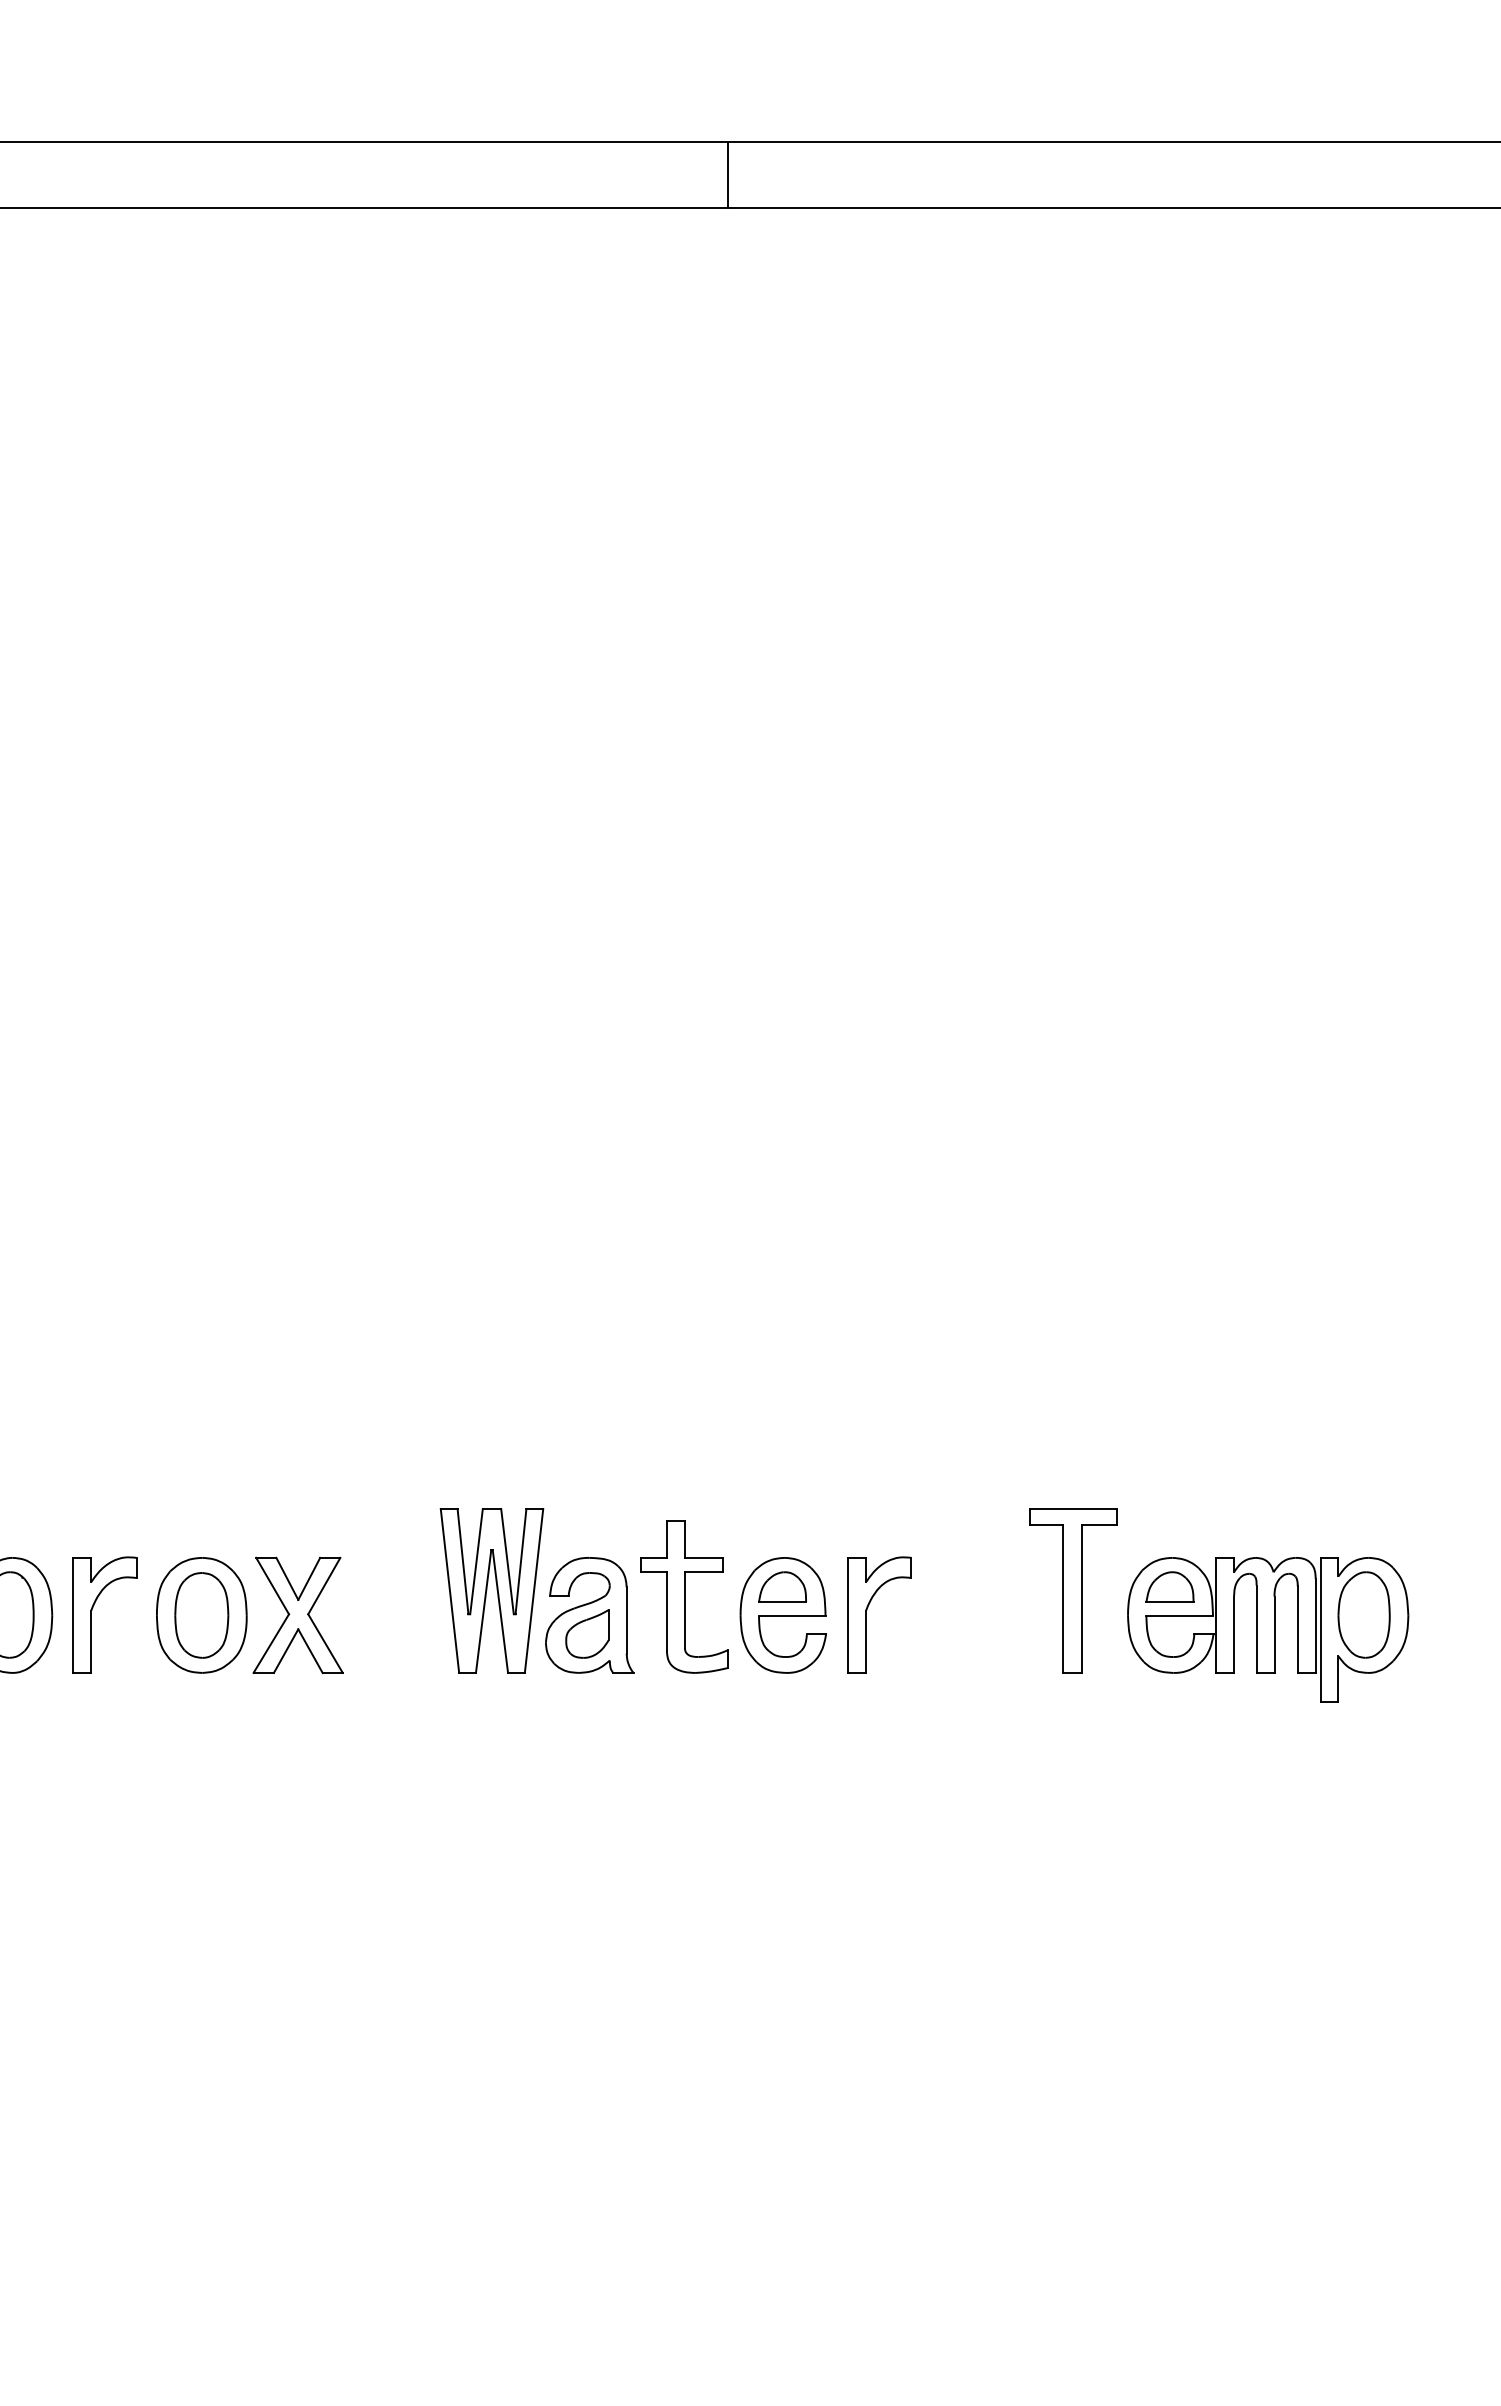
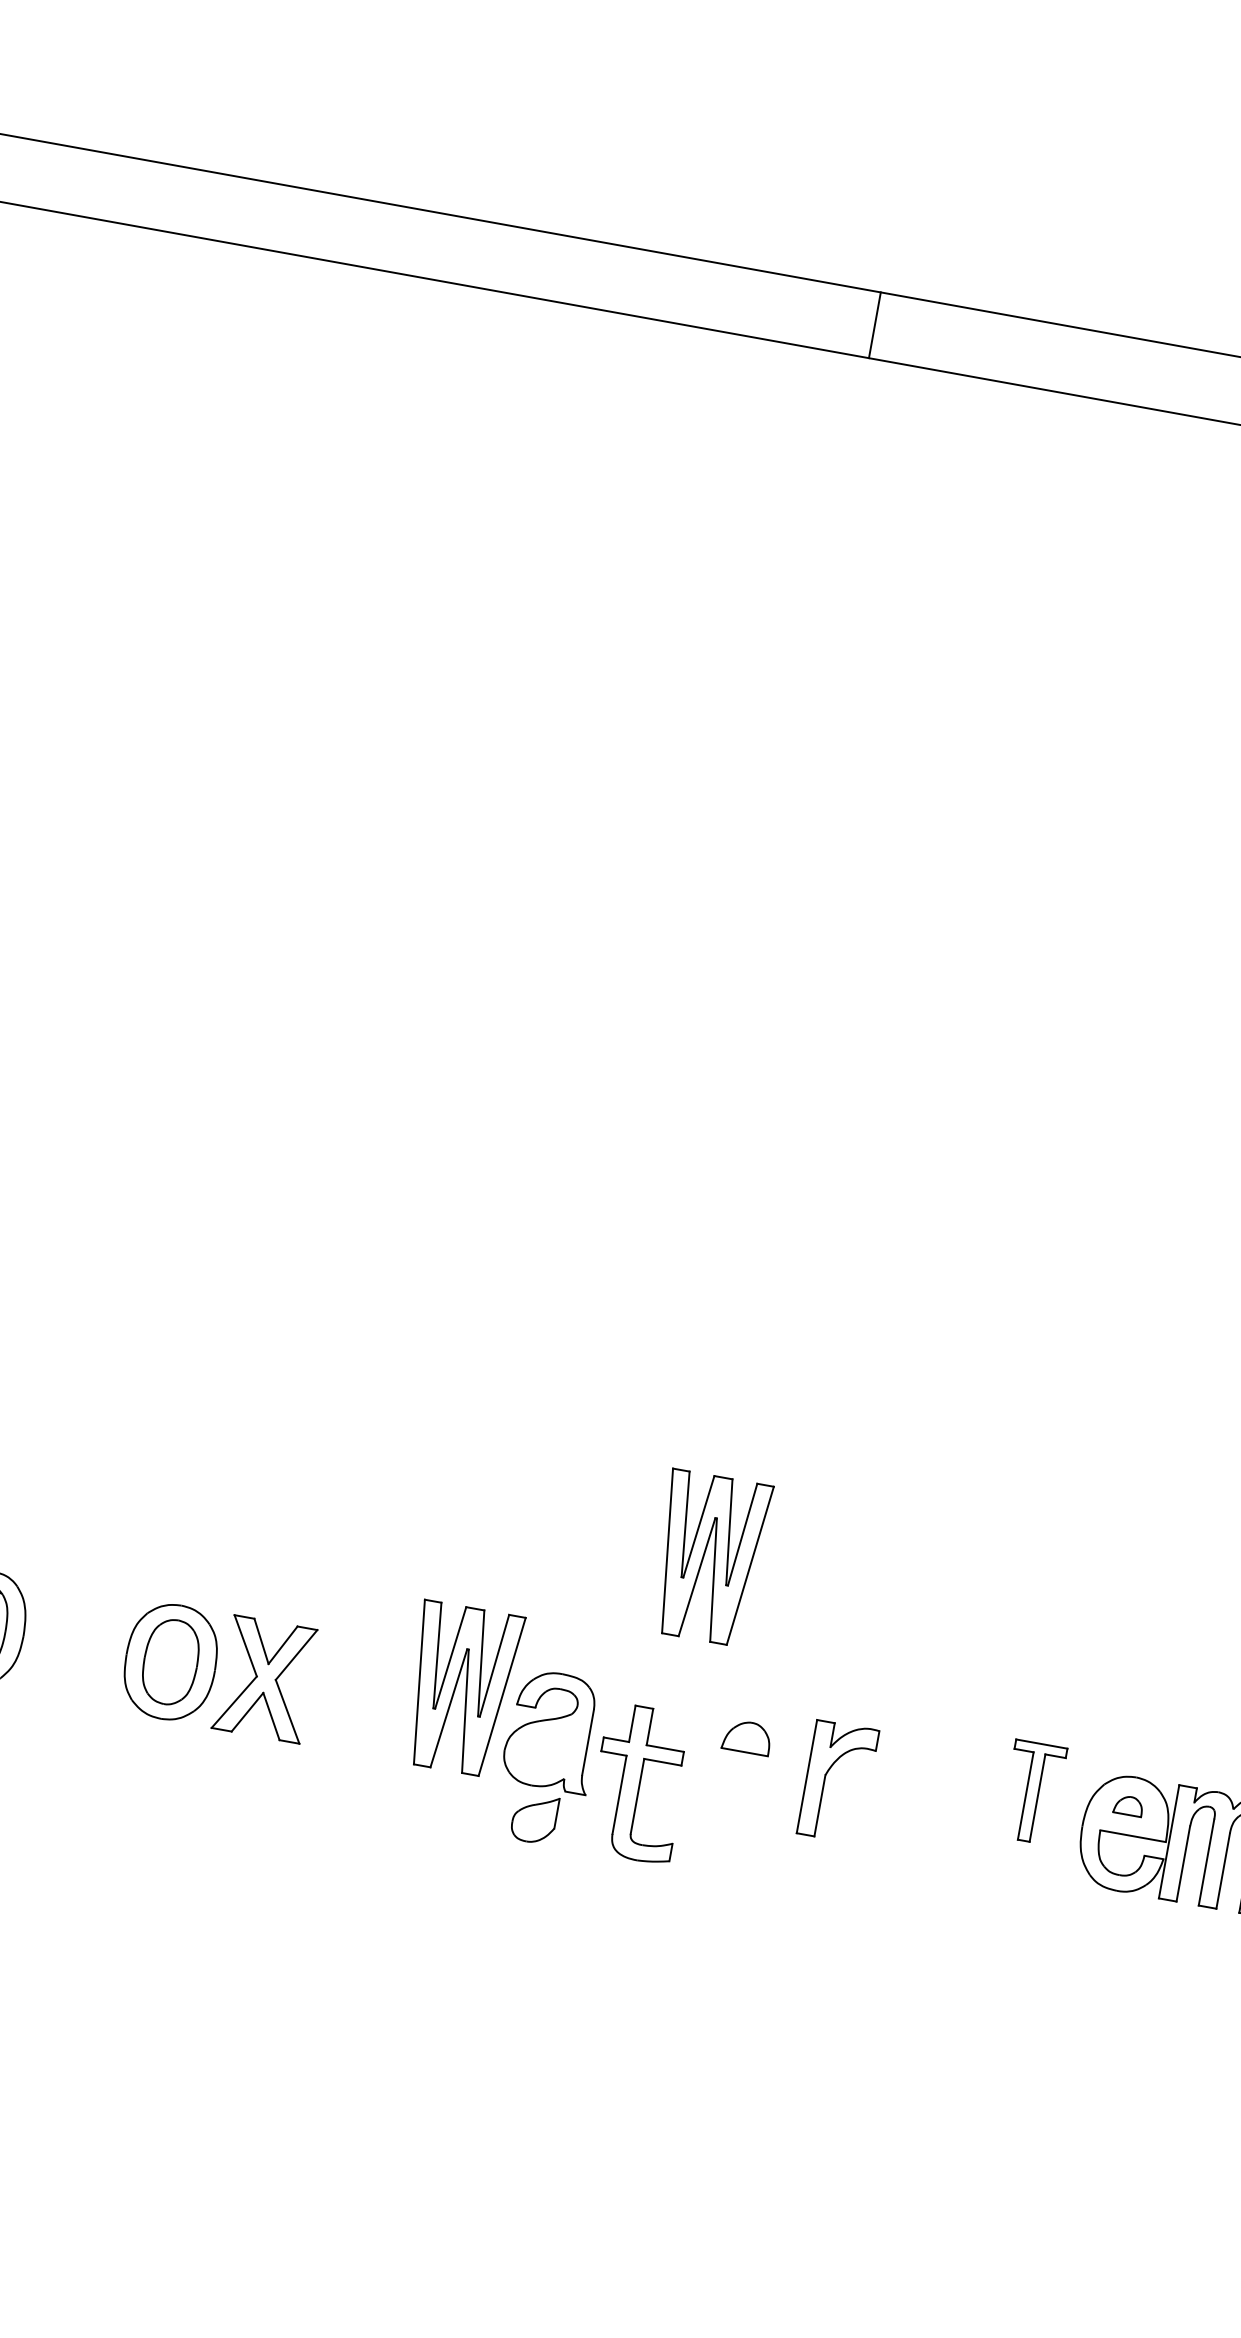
line: (727, 174) -> (874, 324), moved
part: (712, 1417) -> (708, 1557), added
part: (1169, 1586) -> (1128, 1805), size x0.6
part: (1073, 1590) -> (1033, 1792), size x0.6
part: (684, 1596) -> (639, 1783), moved
part: (93, 1608) -> (65, 1636), removed
part: (782, 1615) -> (742, 1765), removed
part: (587, 1633) -> (534, 1818), moved

